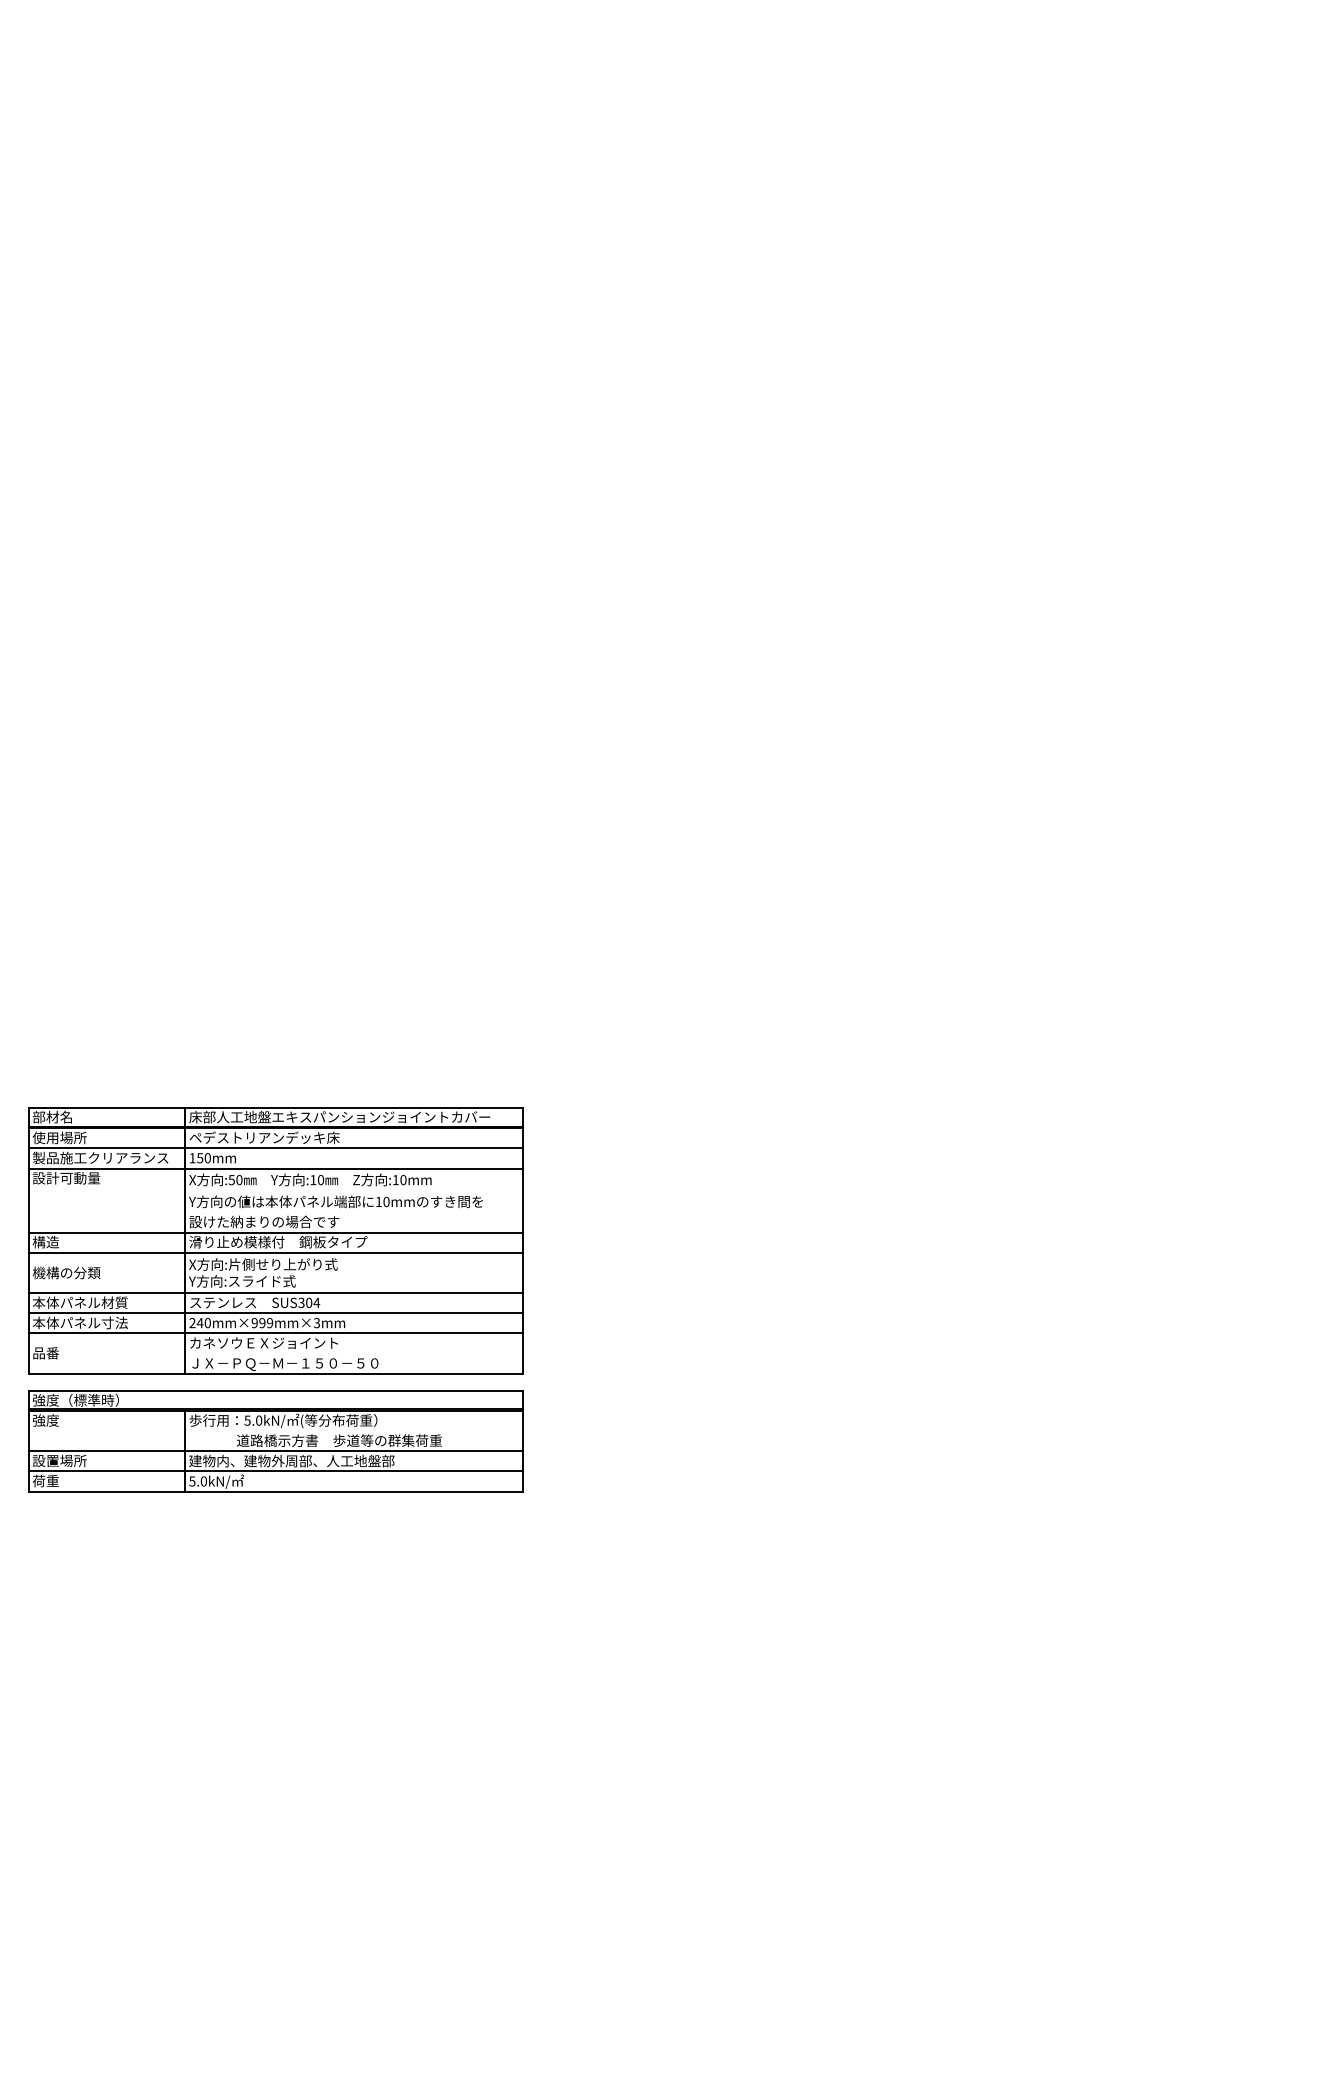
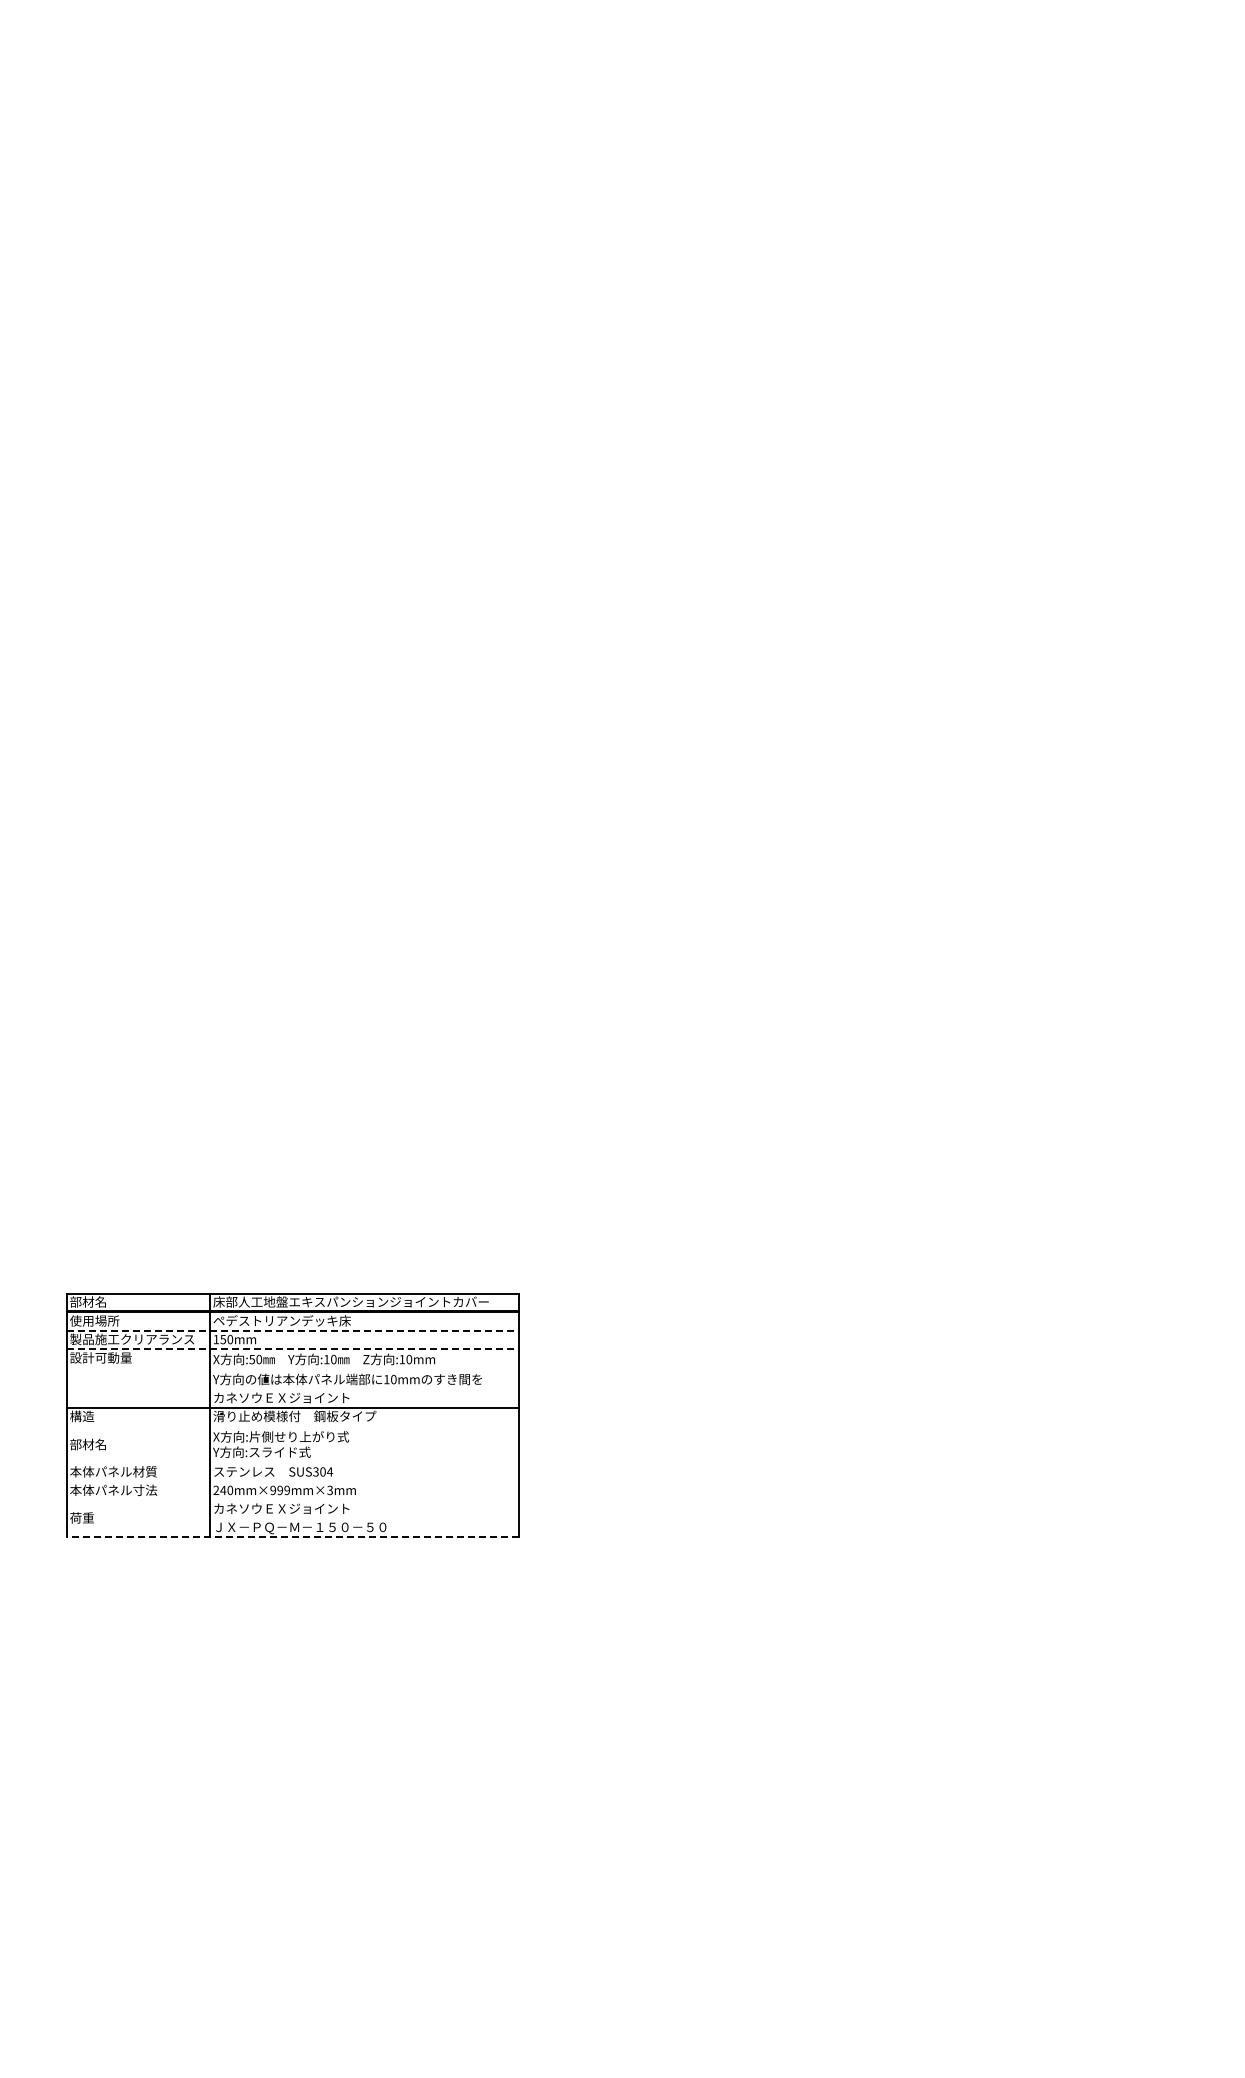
line: (276, 1148) -> (293, 1330), solid -> dashed
line: (276, 1169) -> (293, 1349), solid -> dashed
text: (263, 1221) -> (281, 1397), 設けた納まりの場合です -> カネソウＥＸジョイント
line: (275, 1253) -> (292, 1426), removed
text: (65, 1272) -> (100, 1444), 機構の分類 -> 部材名
line: (275, 1292) -> (292, 1462), removed
line: (275, 1313) -> (292, 1481), removed
line: (275, 1333) -> (292, 1499), removed
text: (45, 1352) -> (81, 1517), 品番 -> 荷重
line: (275, 1373) -> (292, 1536), solid -> dashed
part: (275, 1441) -> (292, 1598), removed

